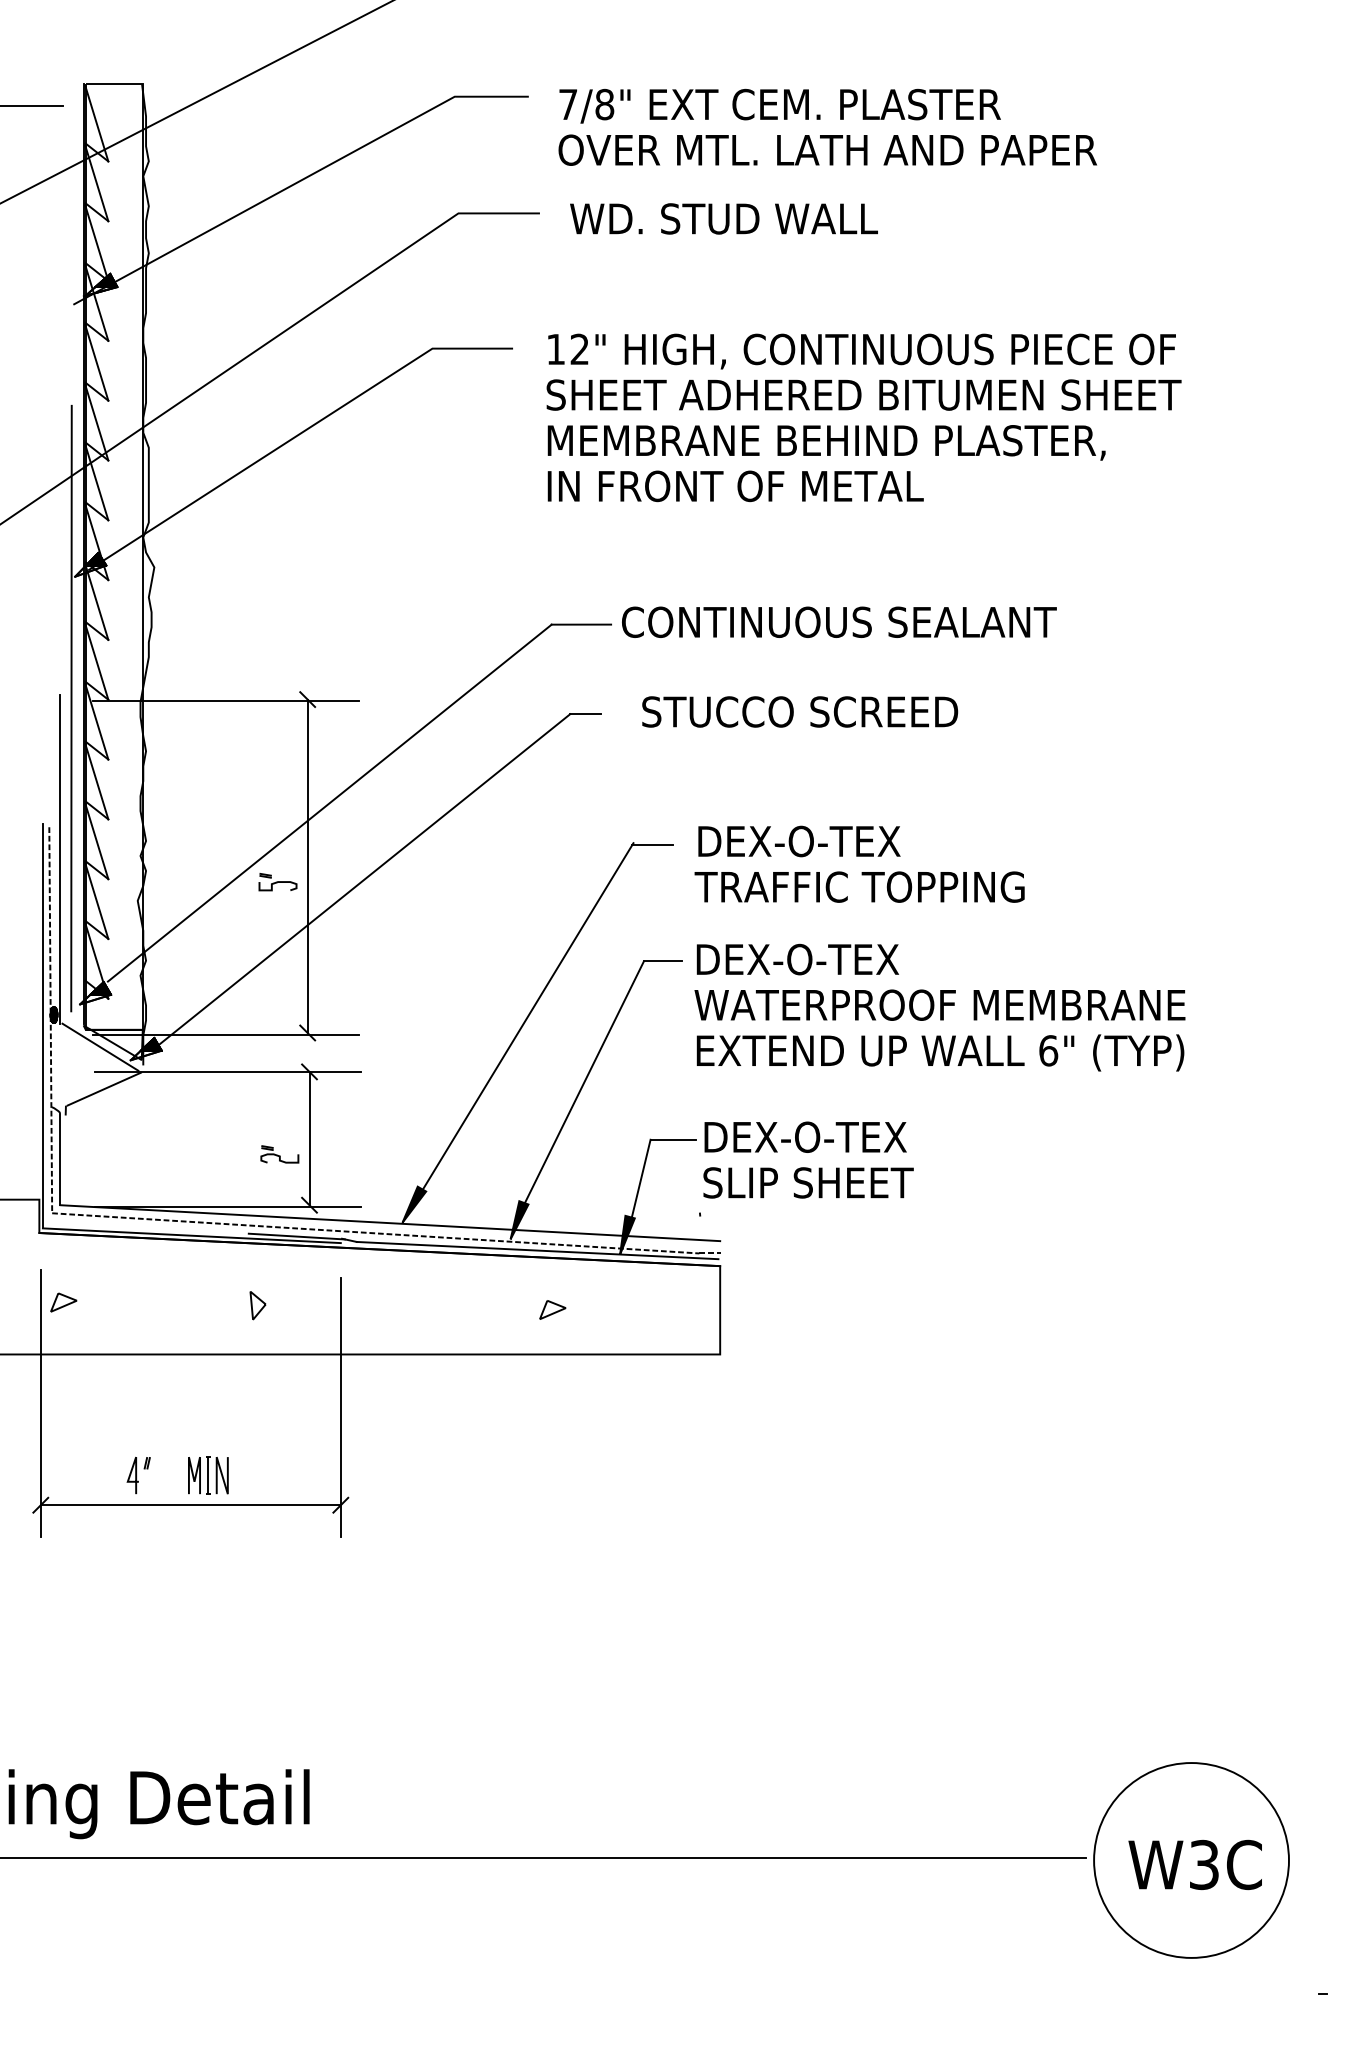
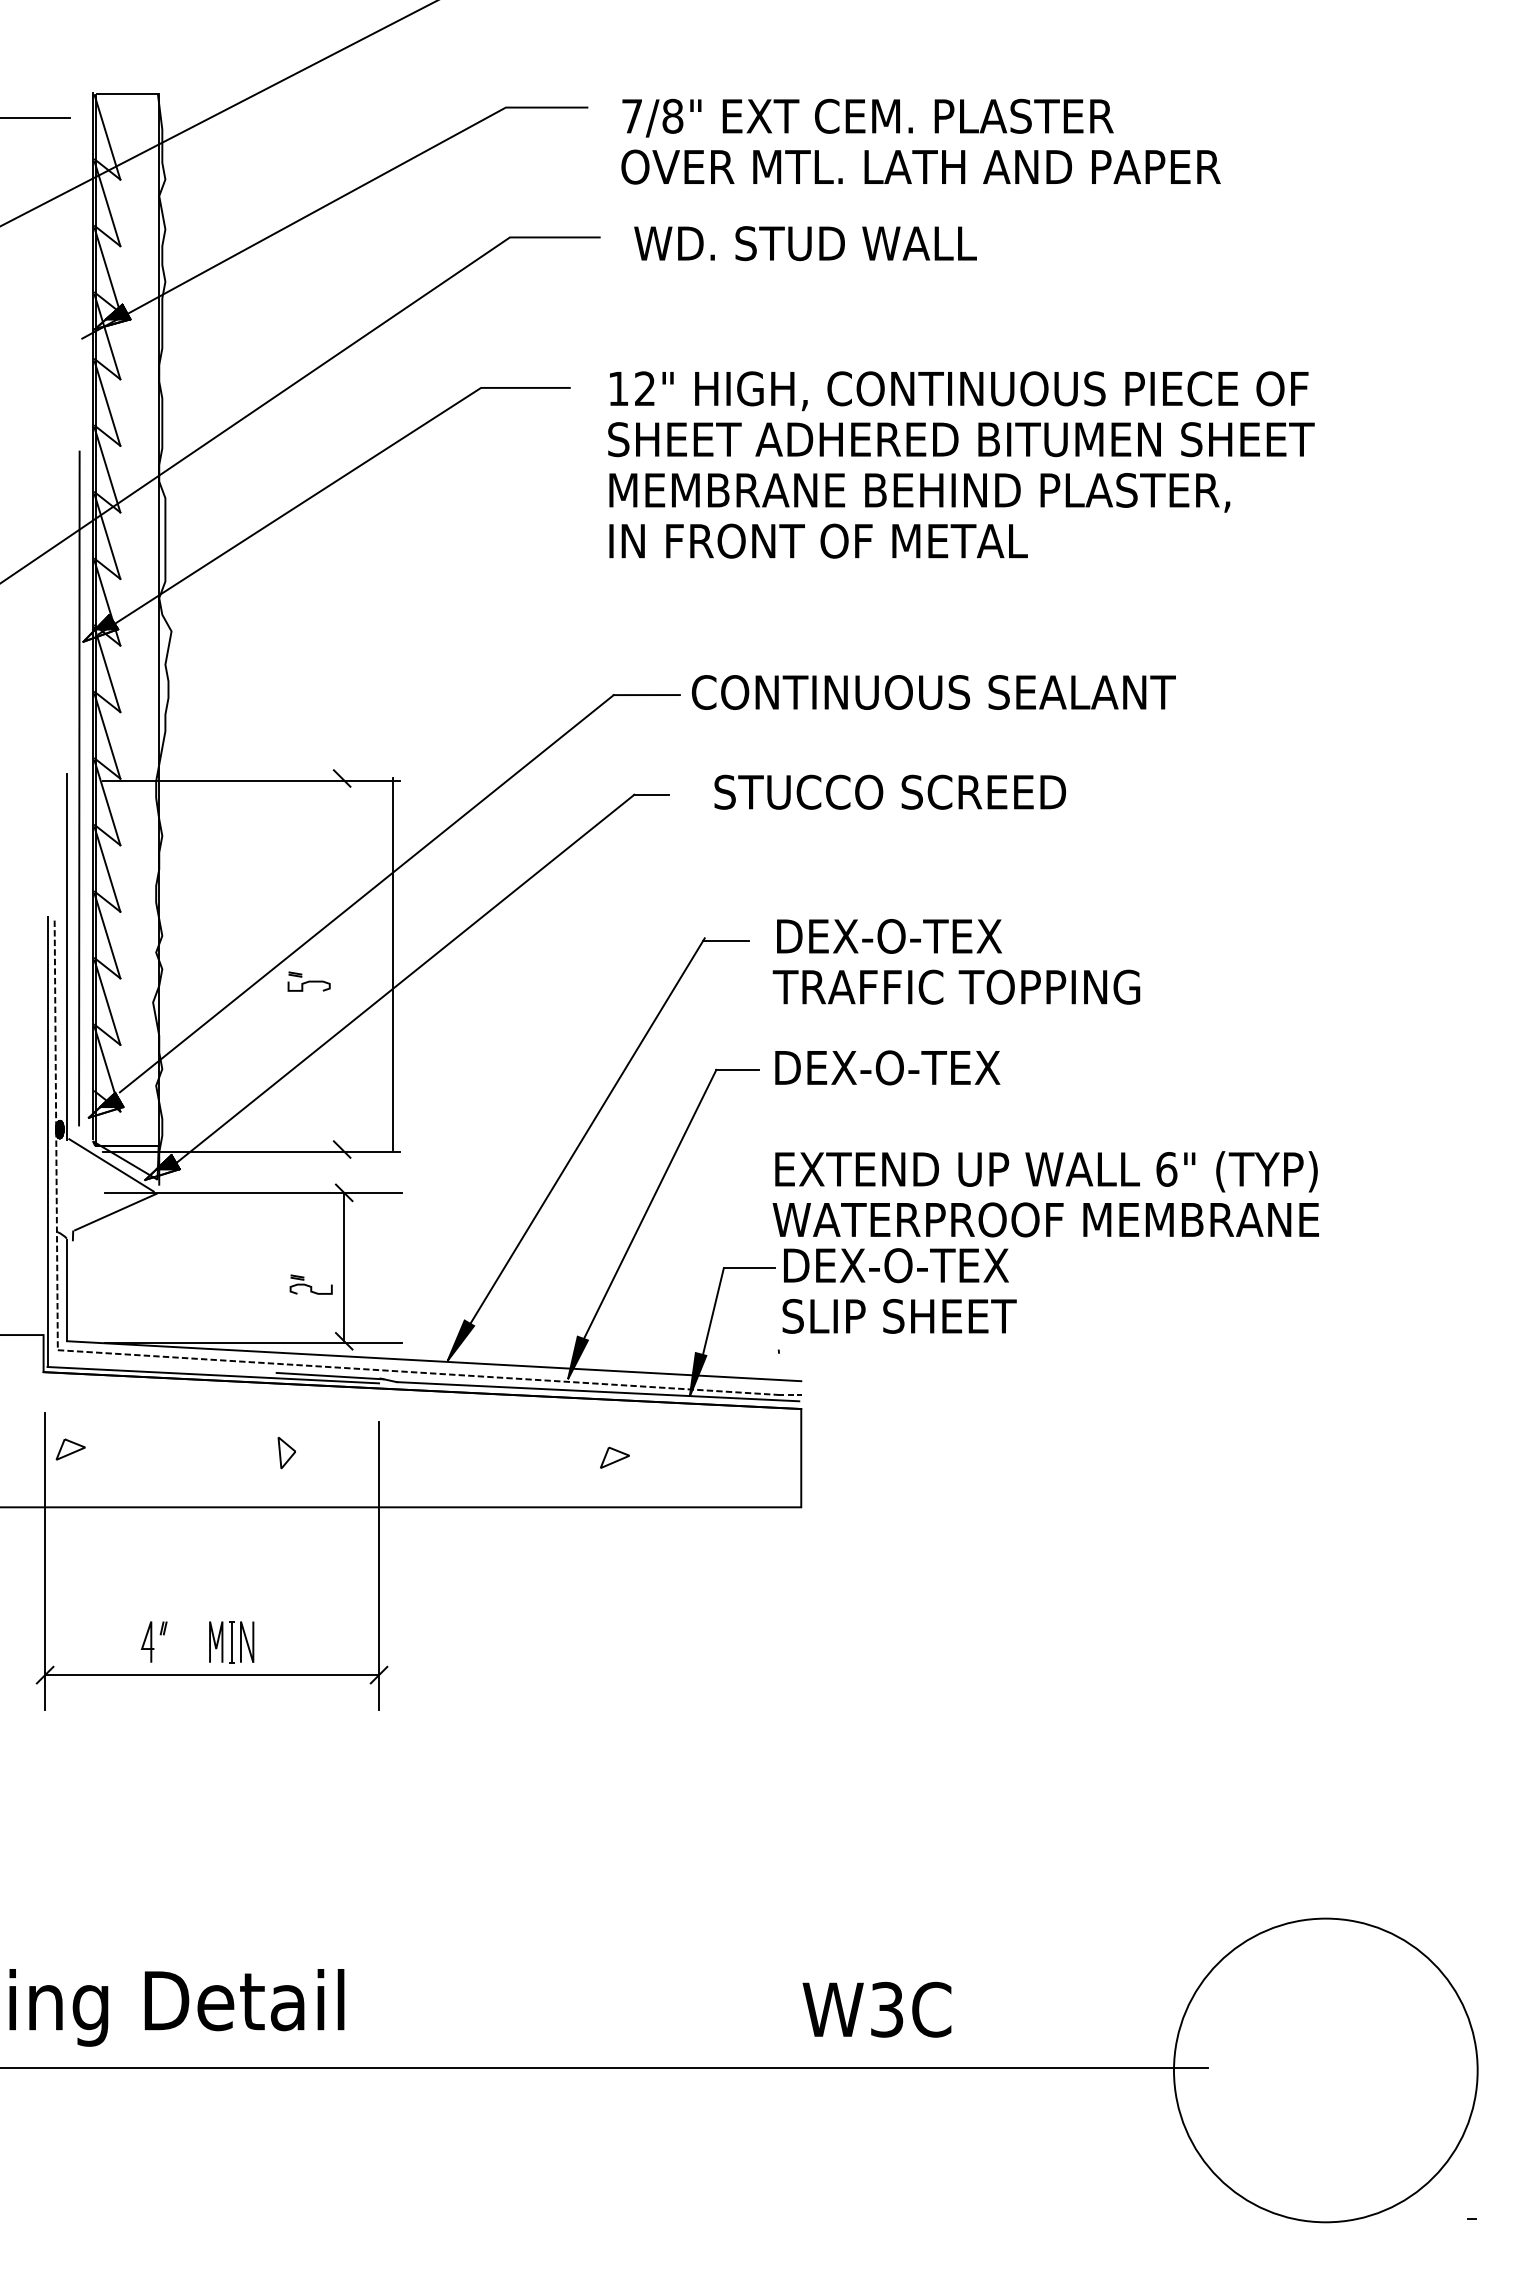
line: (307, 865) -> (393, 963), moved
text: (939, 1004) -> (1045, 1219), moved
circle: (1191, 1860) -> (1325, 2070), size x1.4
text: (1194, 1864) -> (876, 2009), moved

